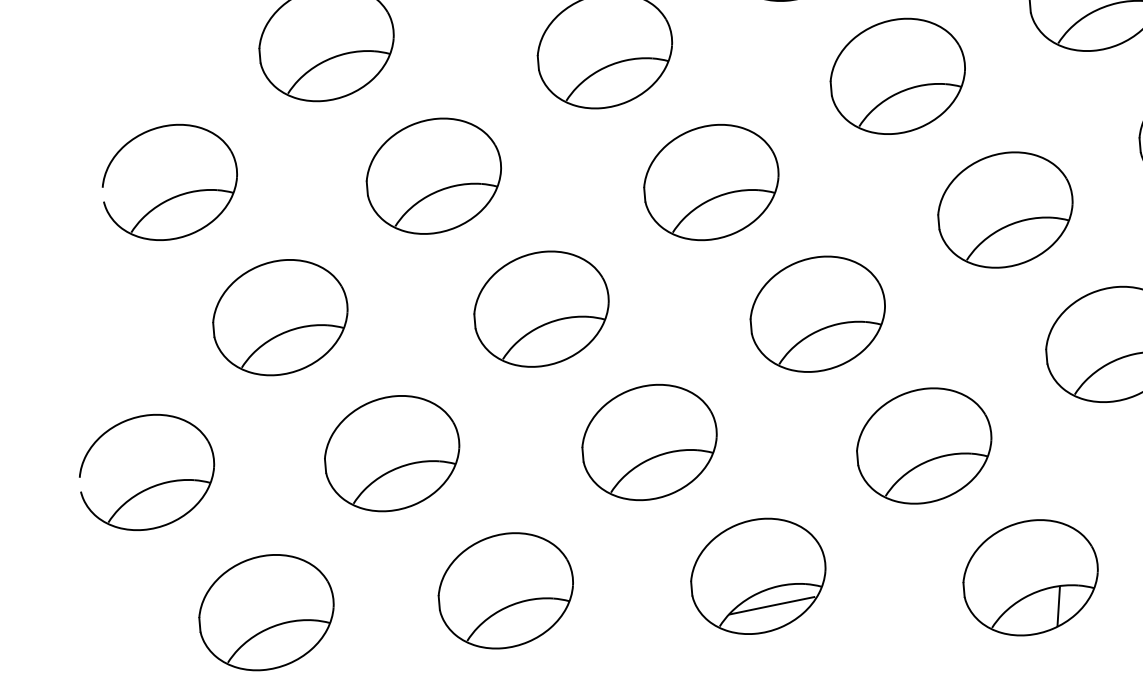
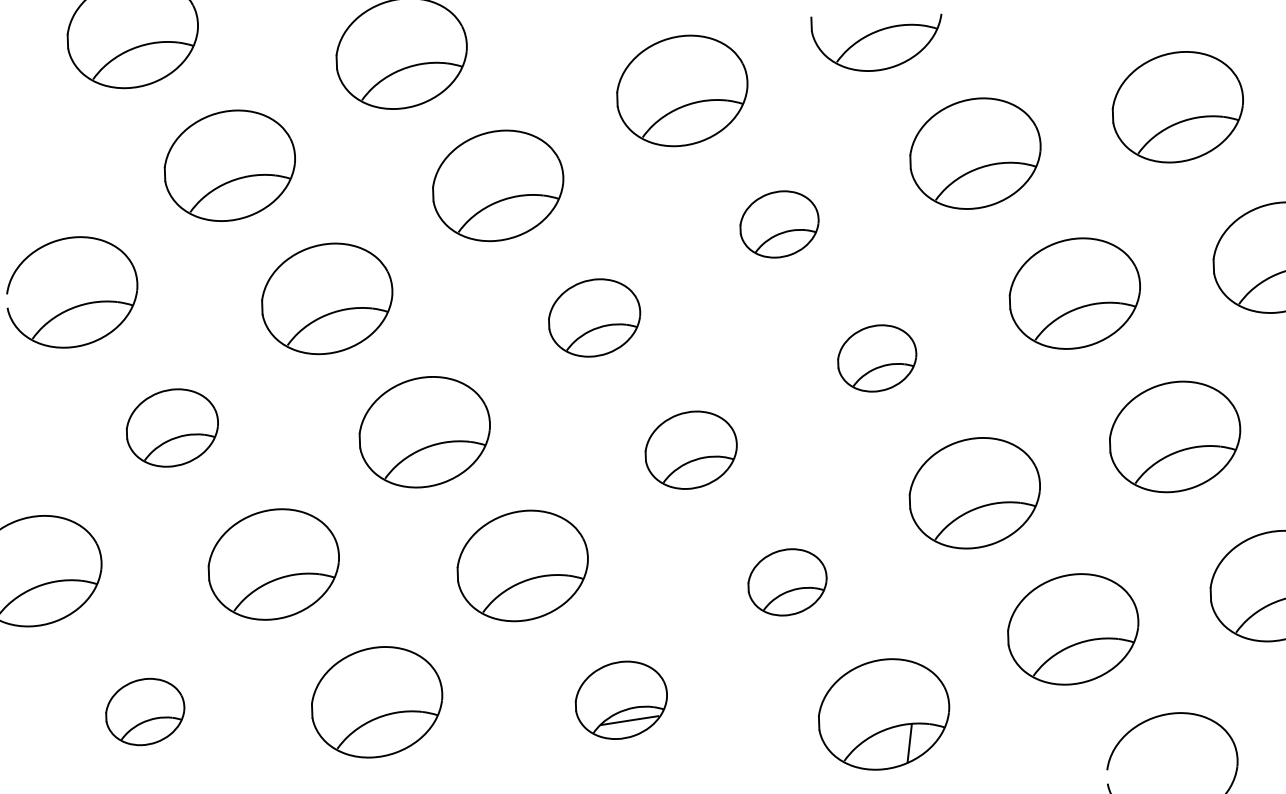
part: (897, 76) -> (779, 224), size x0.6
part: (711, 181) -> (594, 317), size x0.7
part: (1005, 210) -> (877, 358), size x0.6
part: (818, 314) -> (691, 450), size x0.7
part: (280, 317) -> (172, 427), size x0.7
part: (924, 446) -> (787, 582), size x0.6
part: (758, 576) -> (621, 700), size x0.7
part: (266, 612) -> (145, 711), size x0.6

